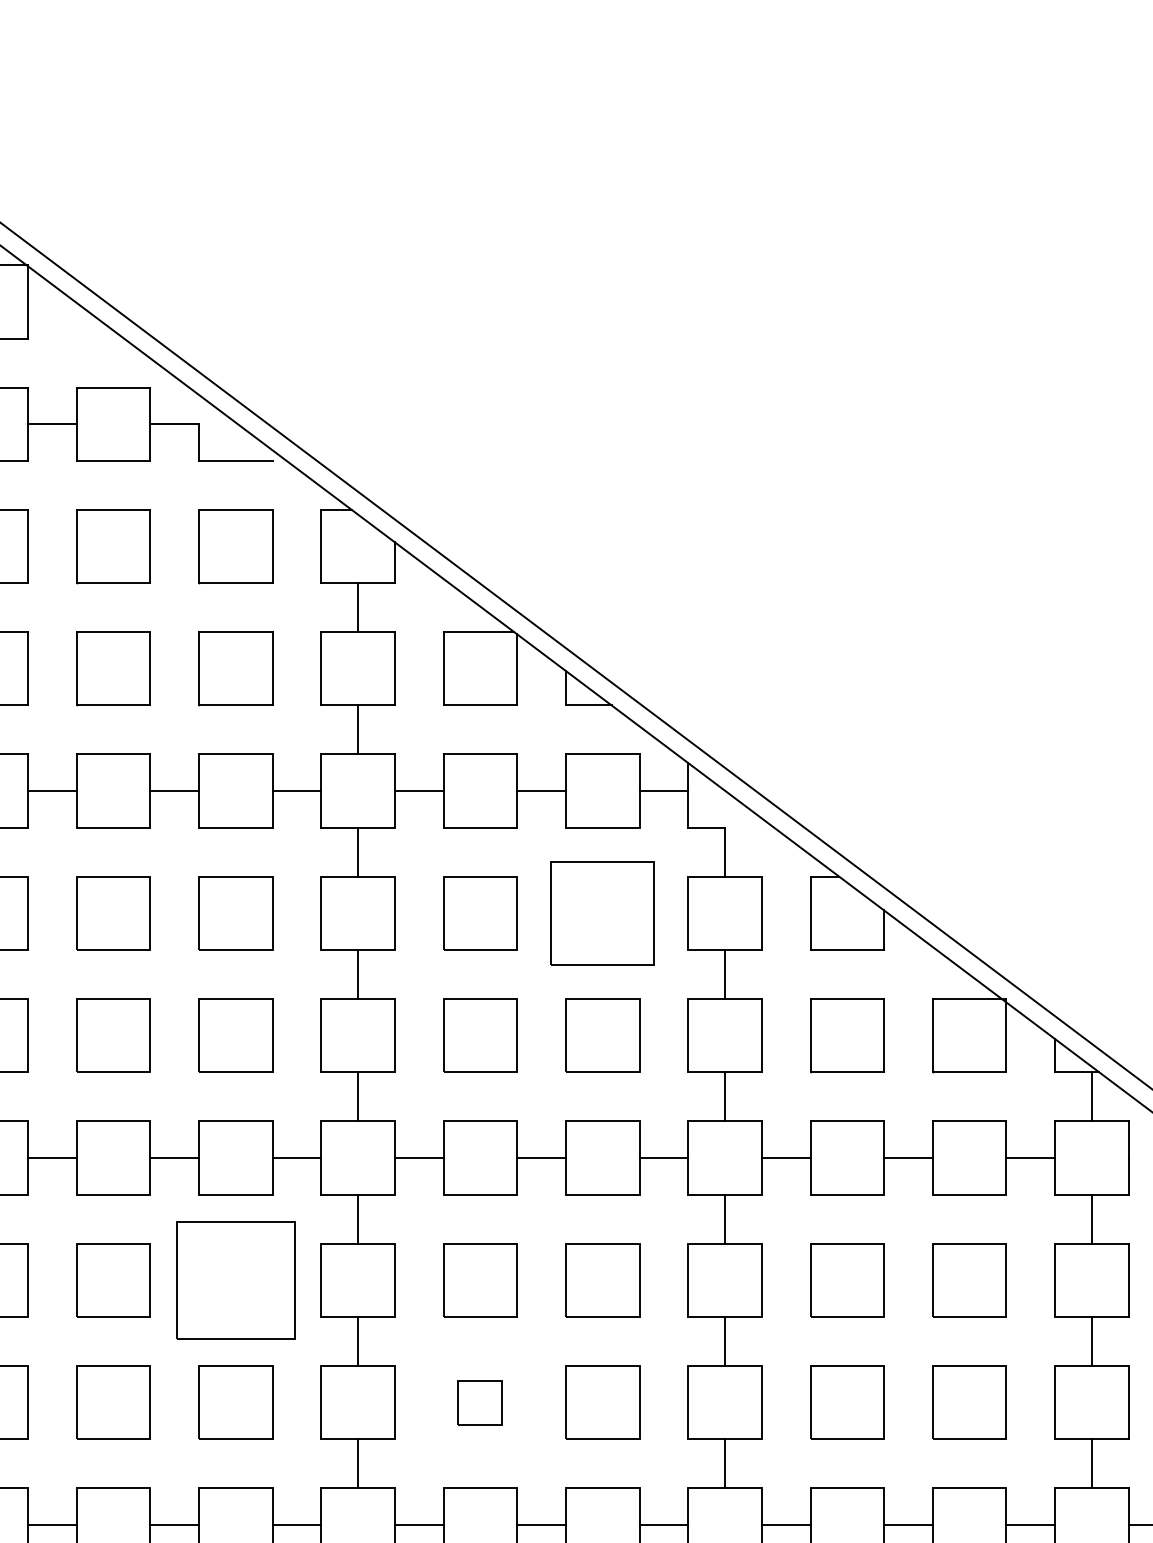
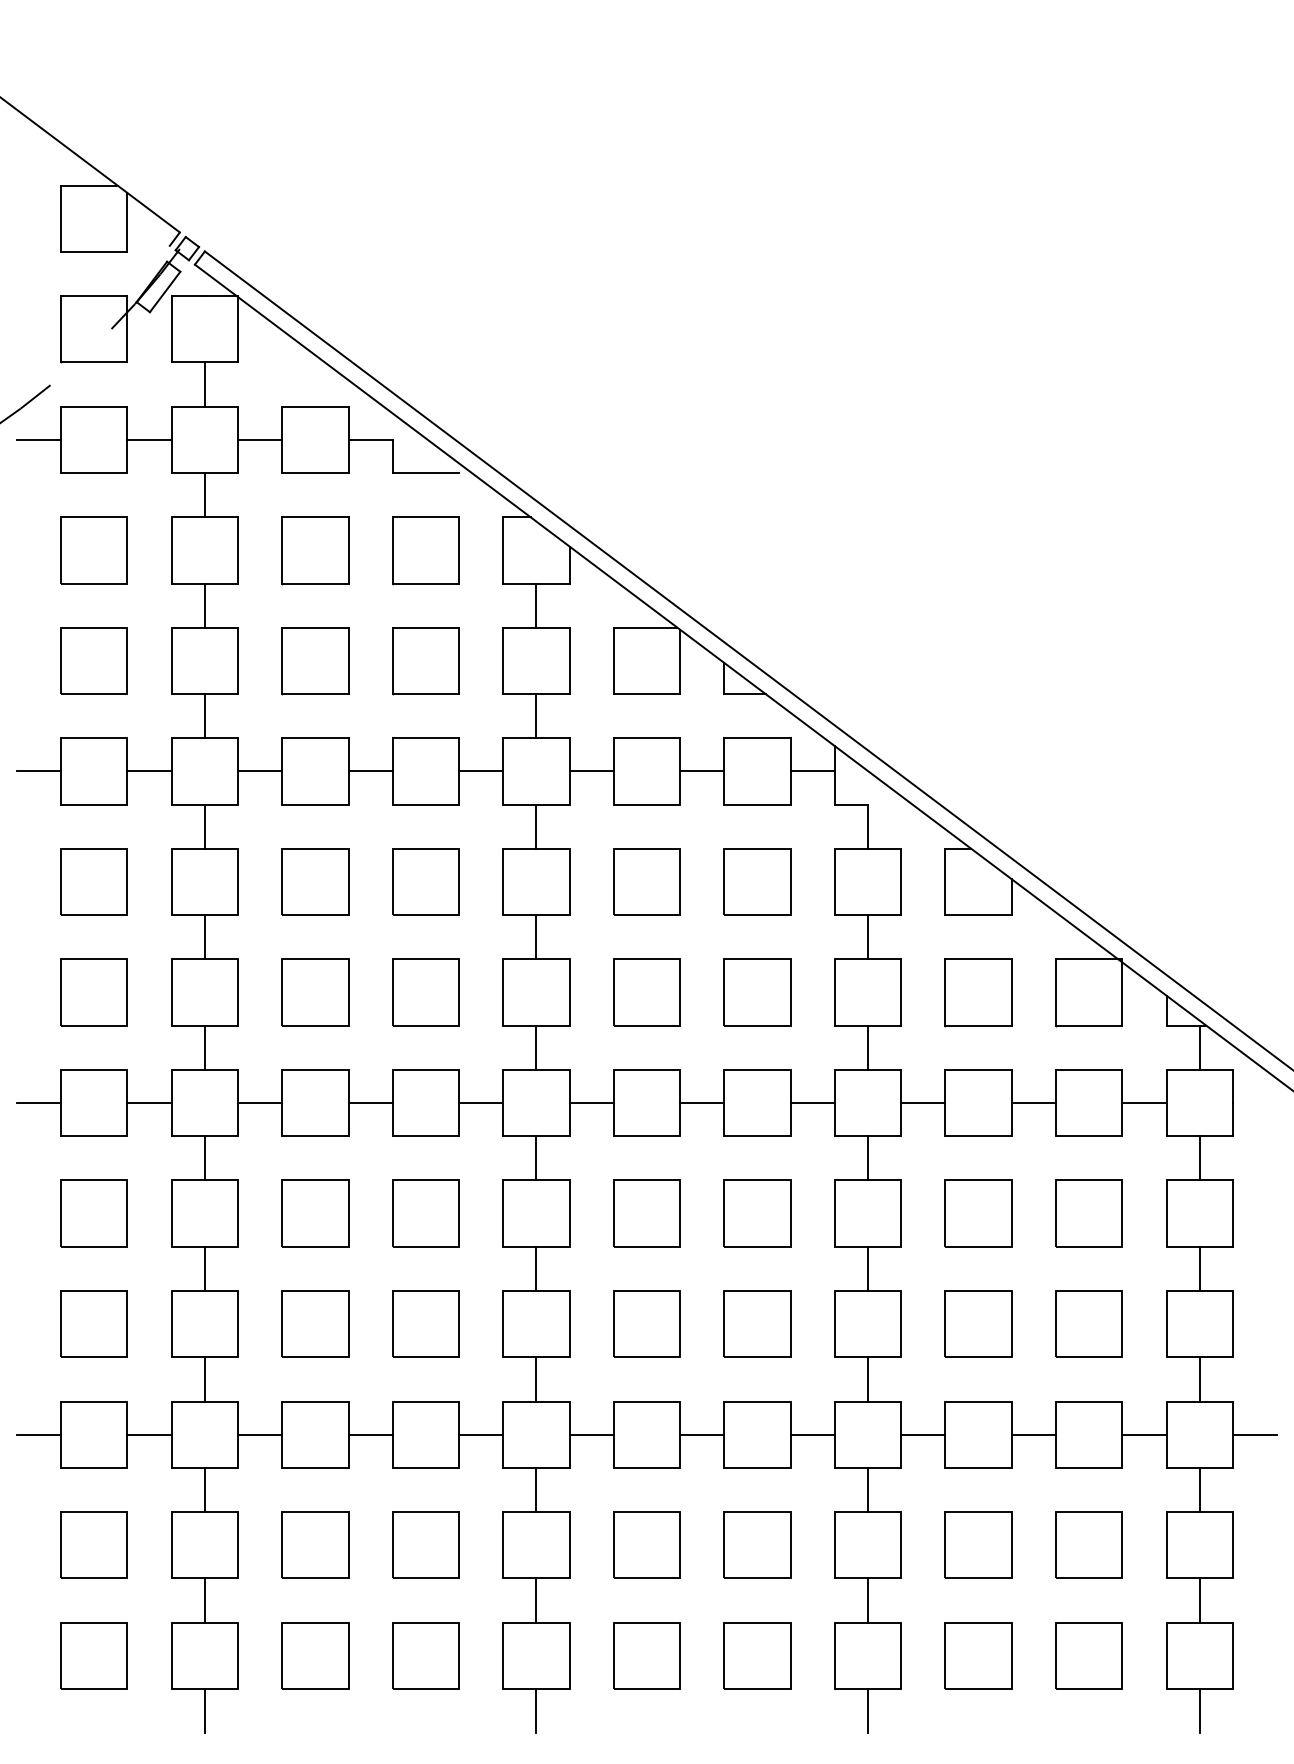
part: (602, 912) -> (757, 881), size x0.71
part: (235, 1280) -> (425, 1213), size x0.62
part: (479, 1401) -> (646, 1323), size x1.67

